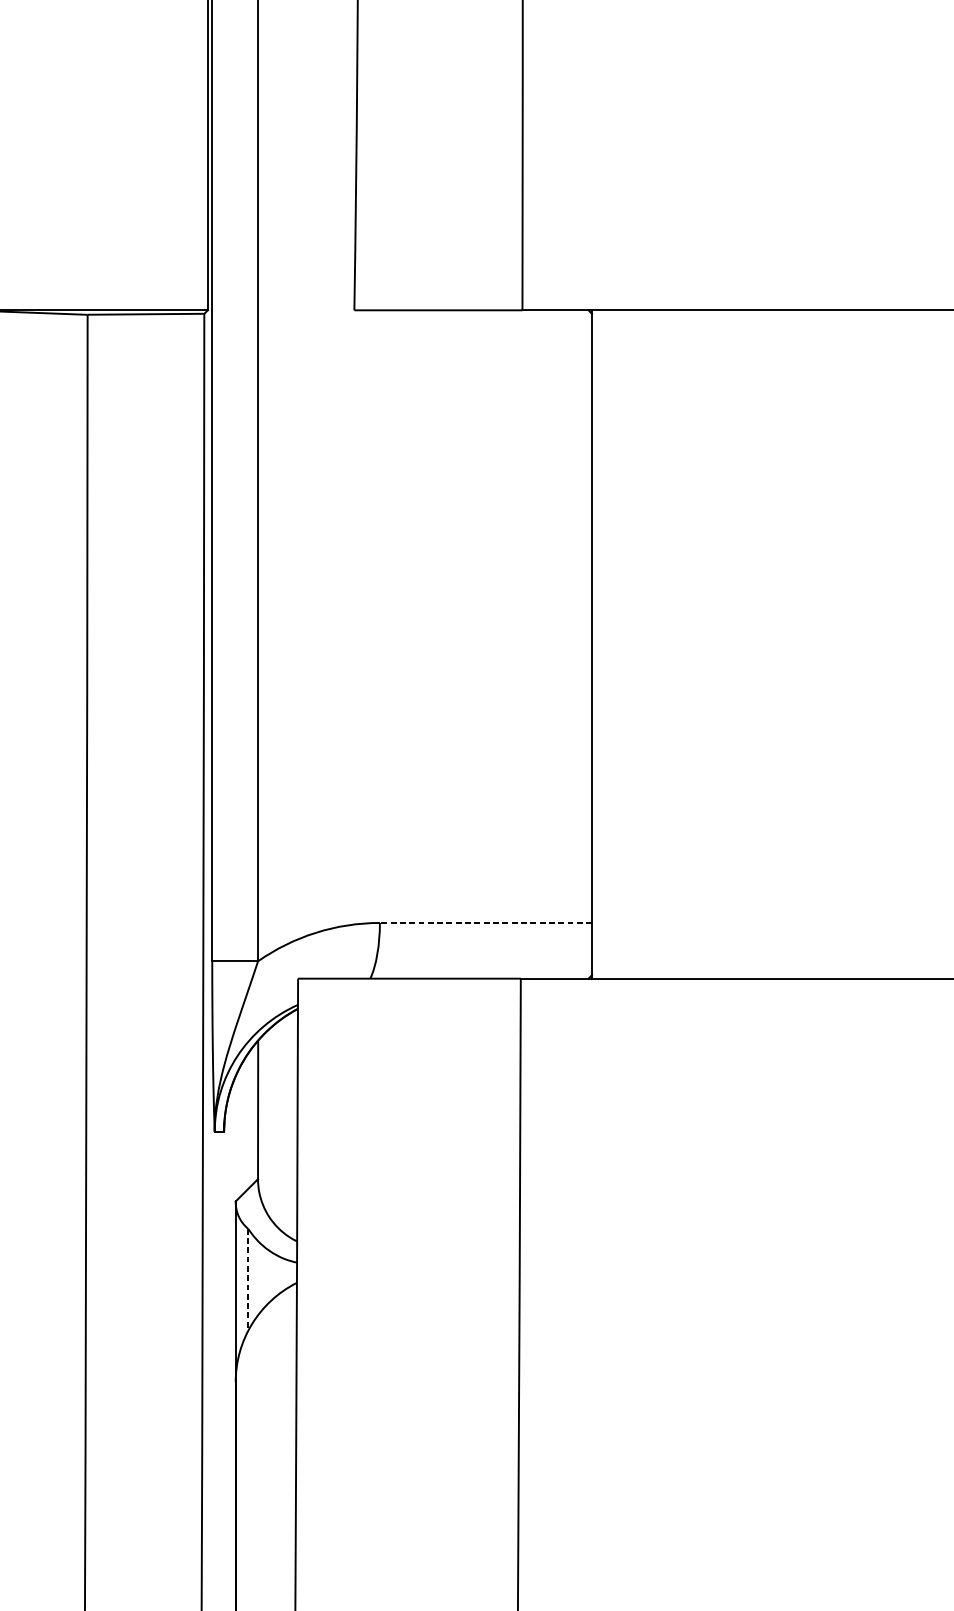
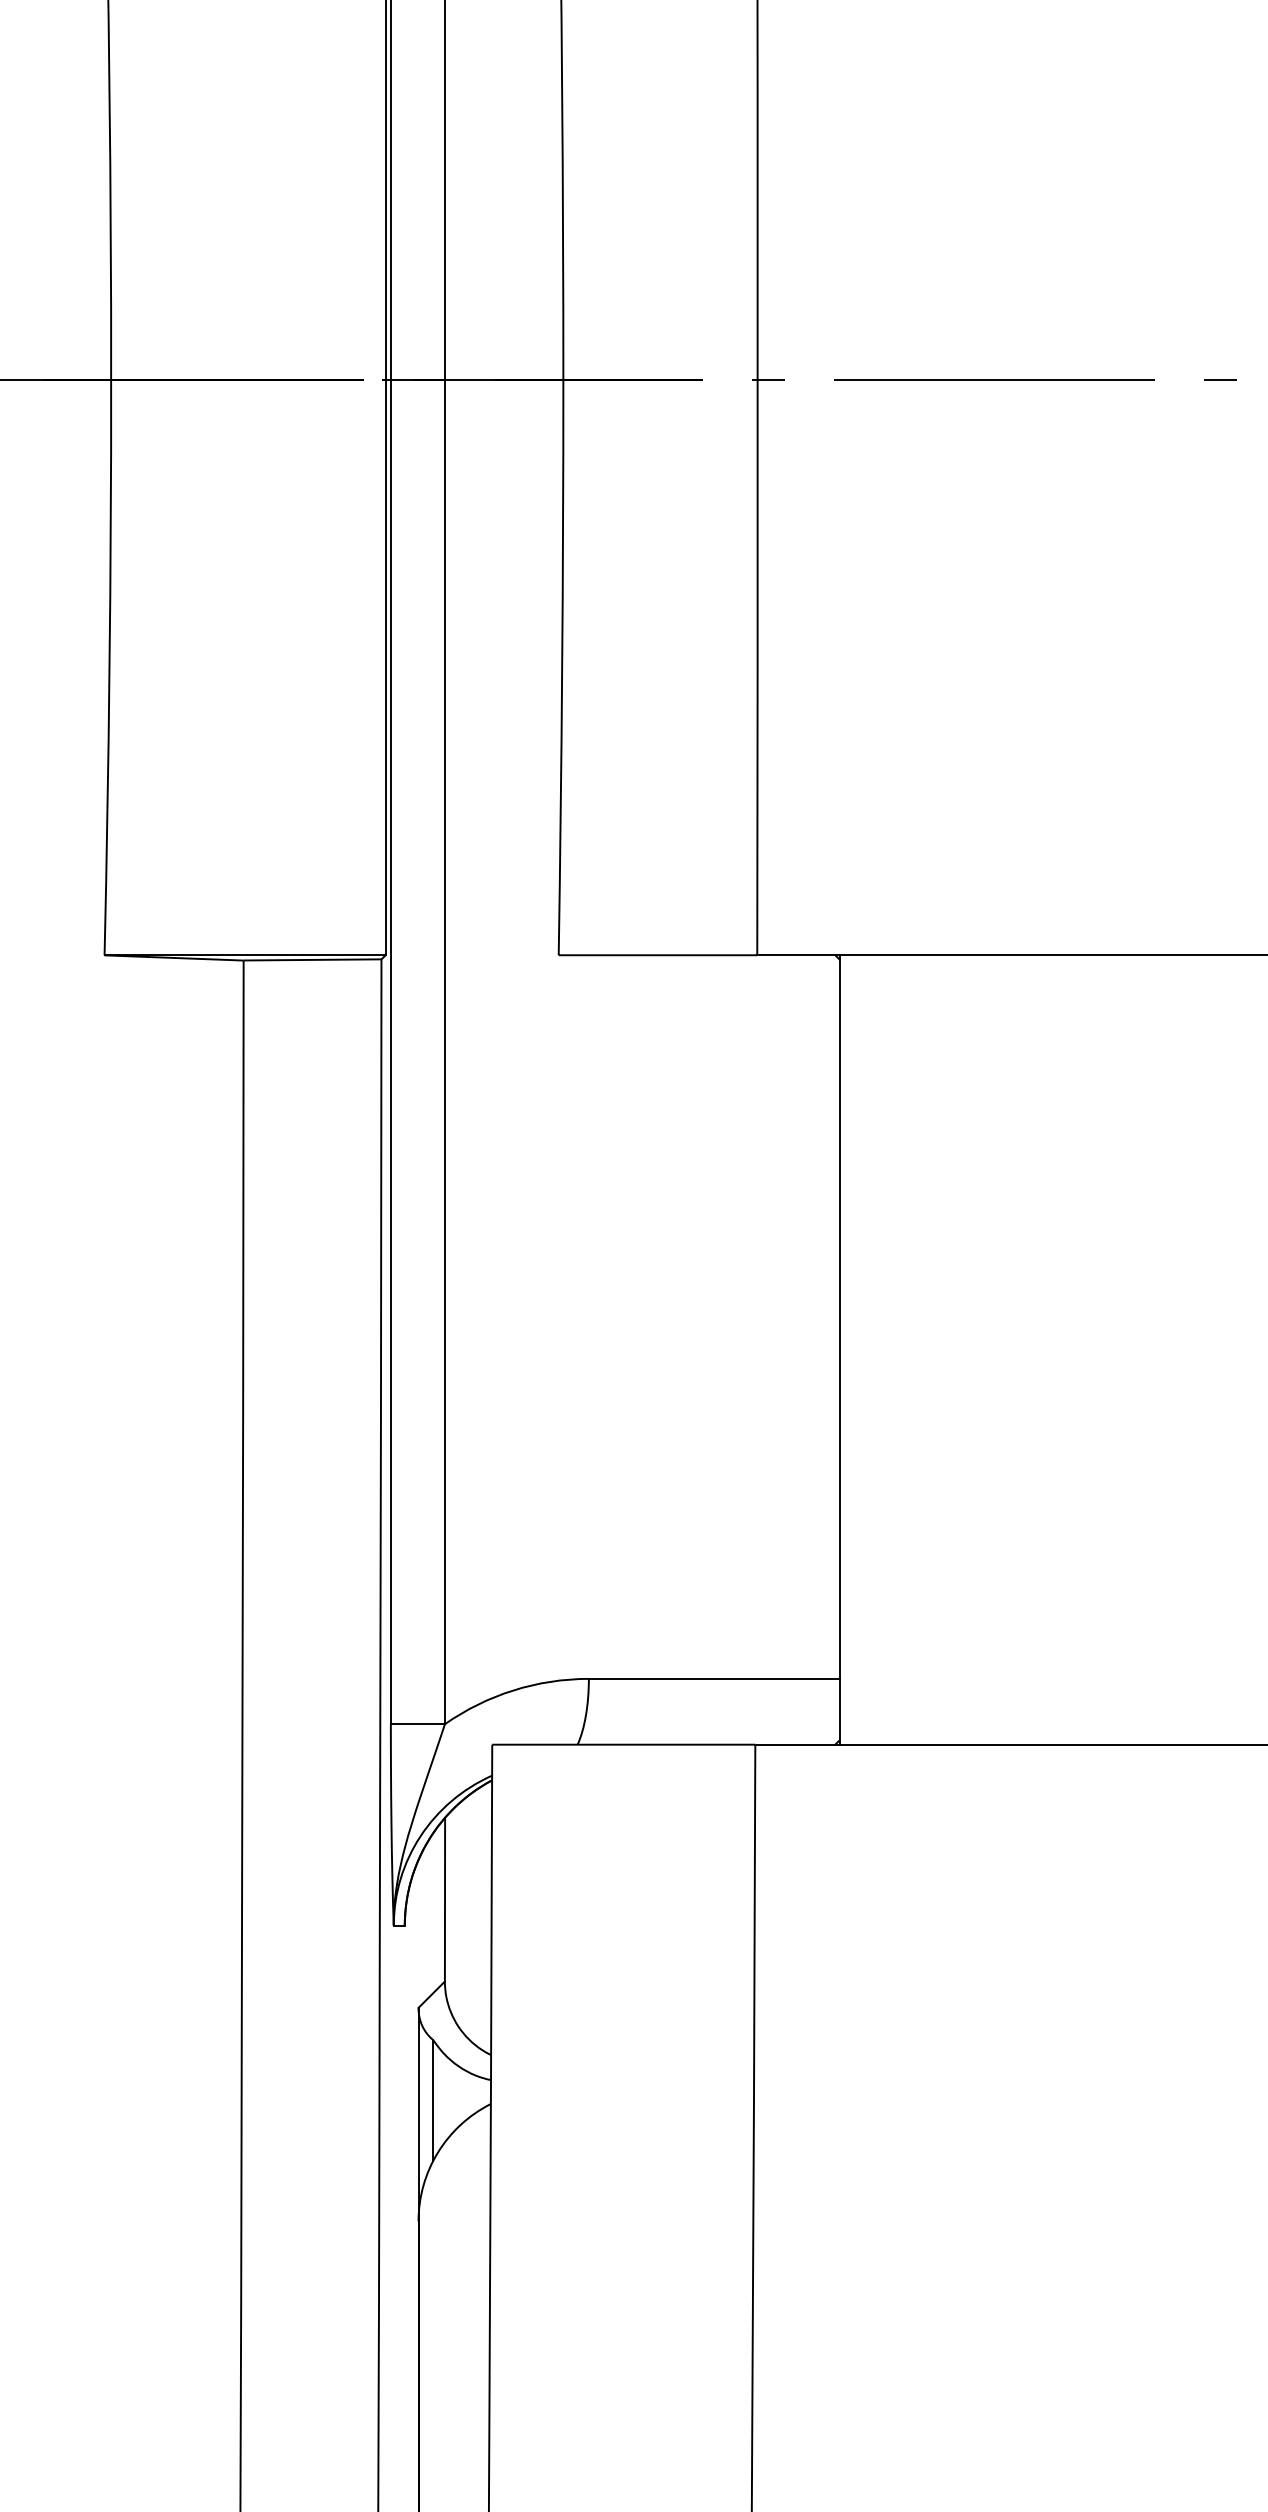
line: (485, 922) -> (713, 1678), dashed -> solid
line: (248, 1279) -> (433, 2100), dashed -> solid

